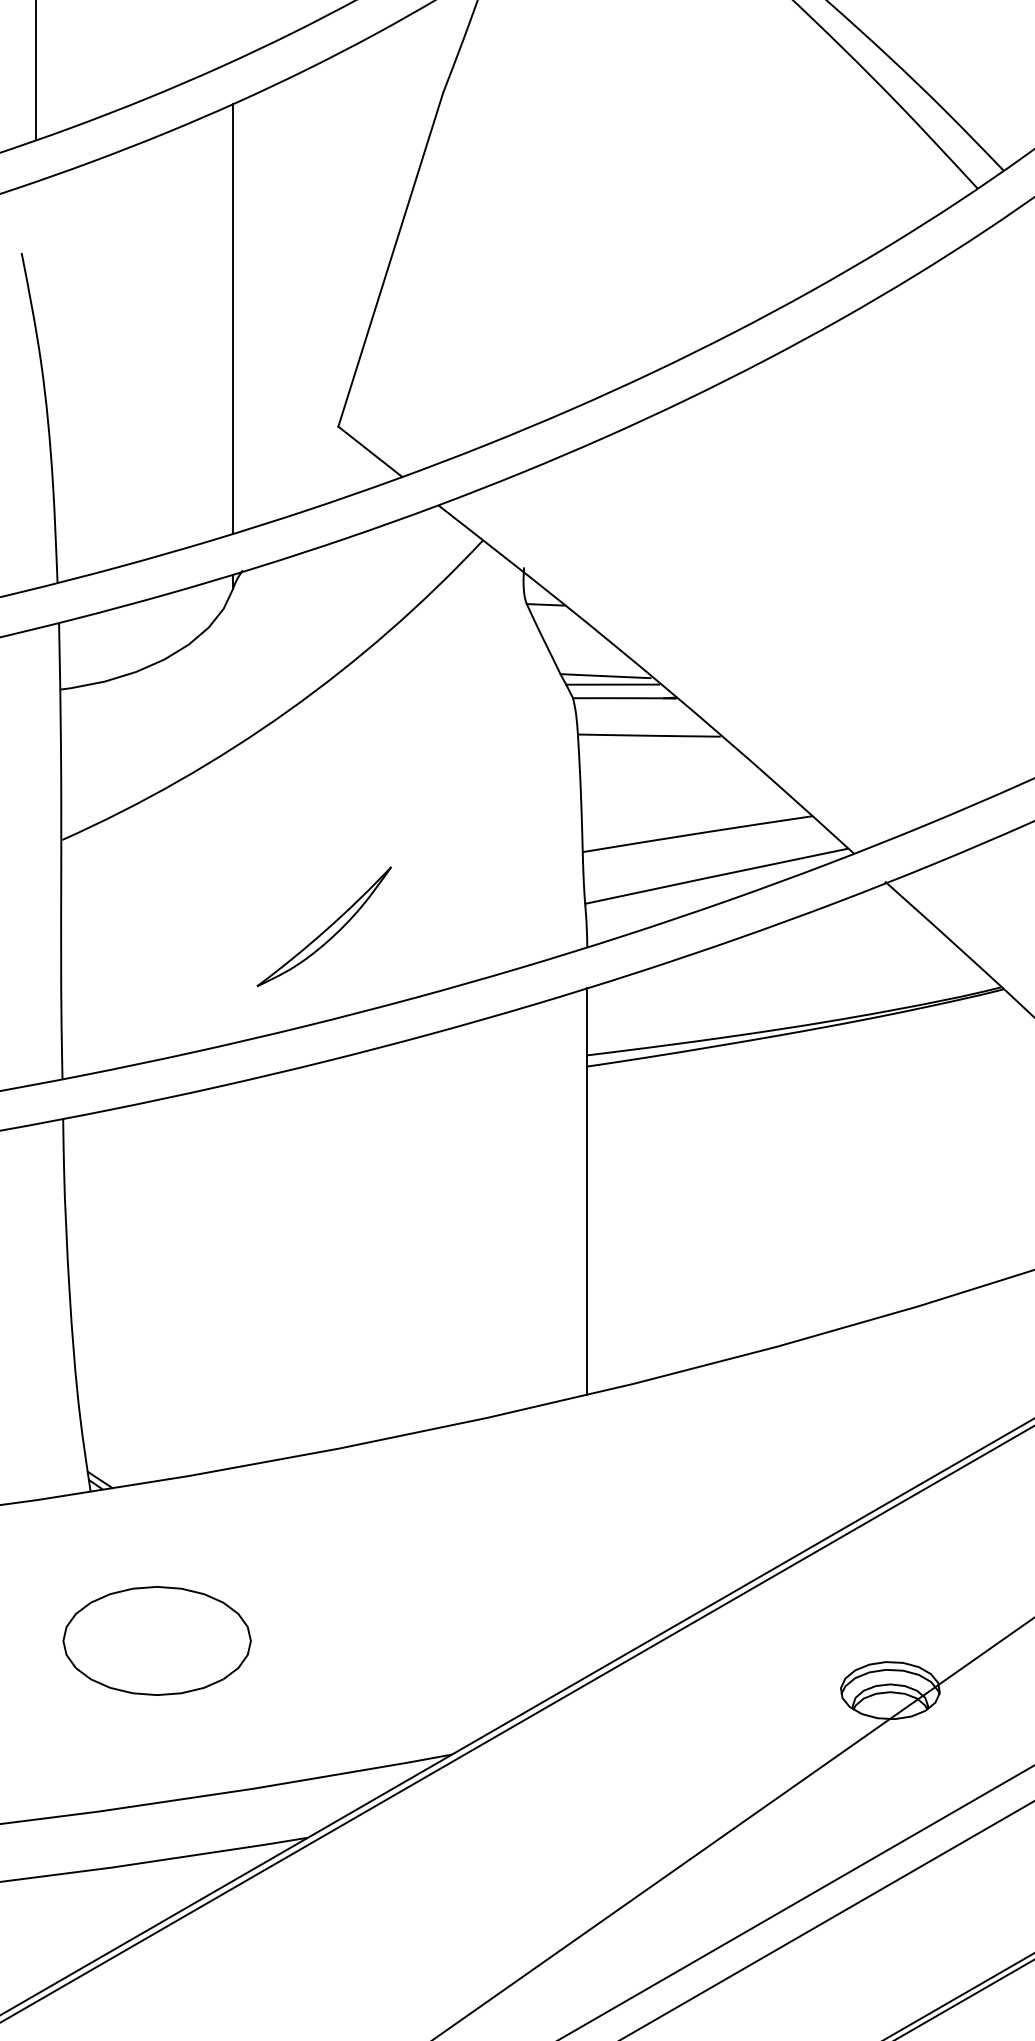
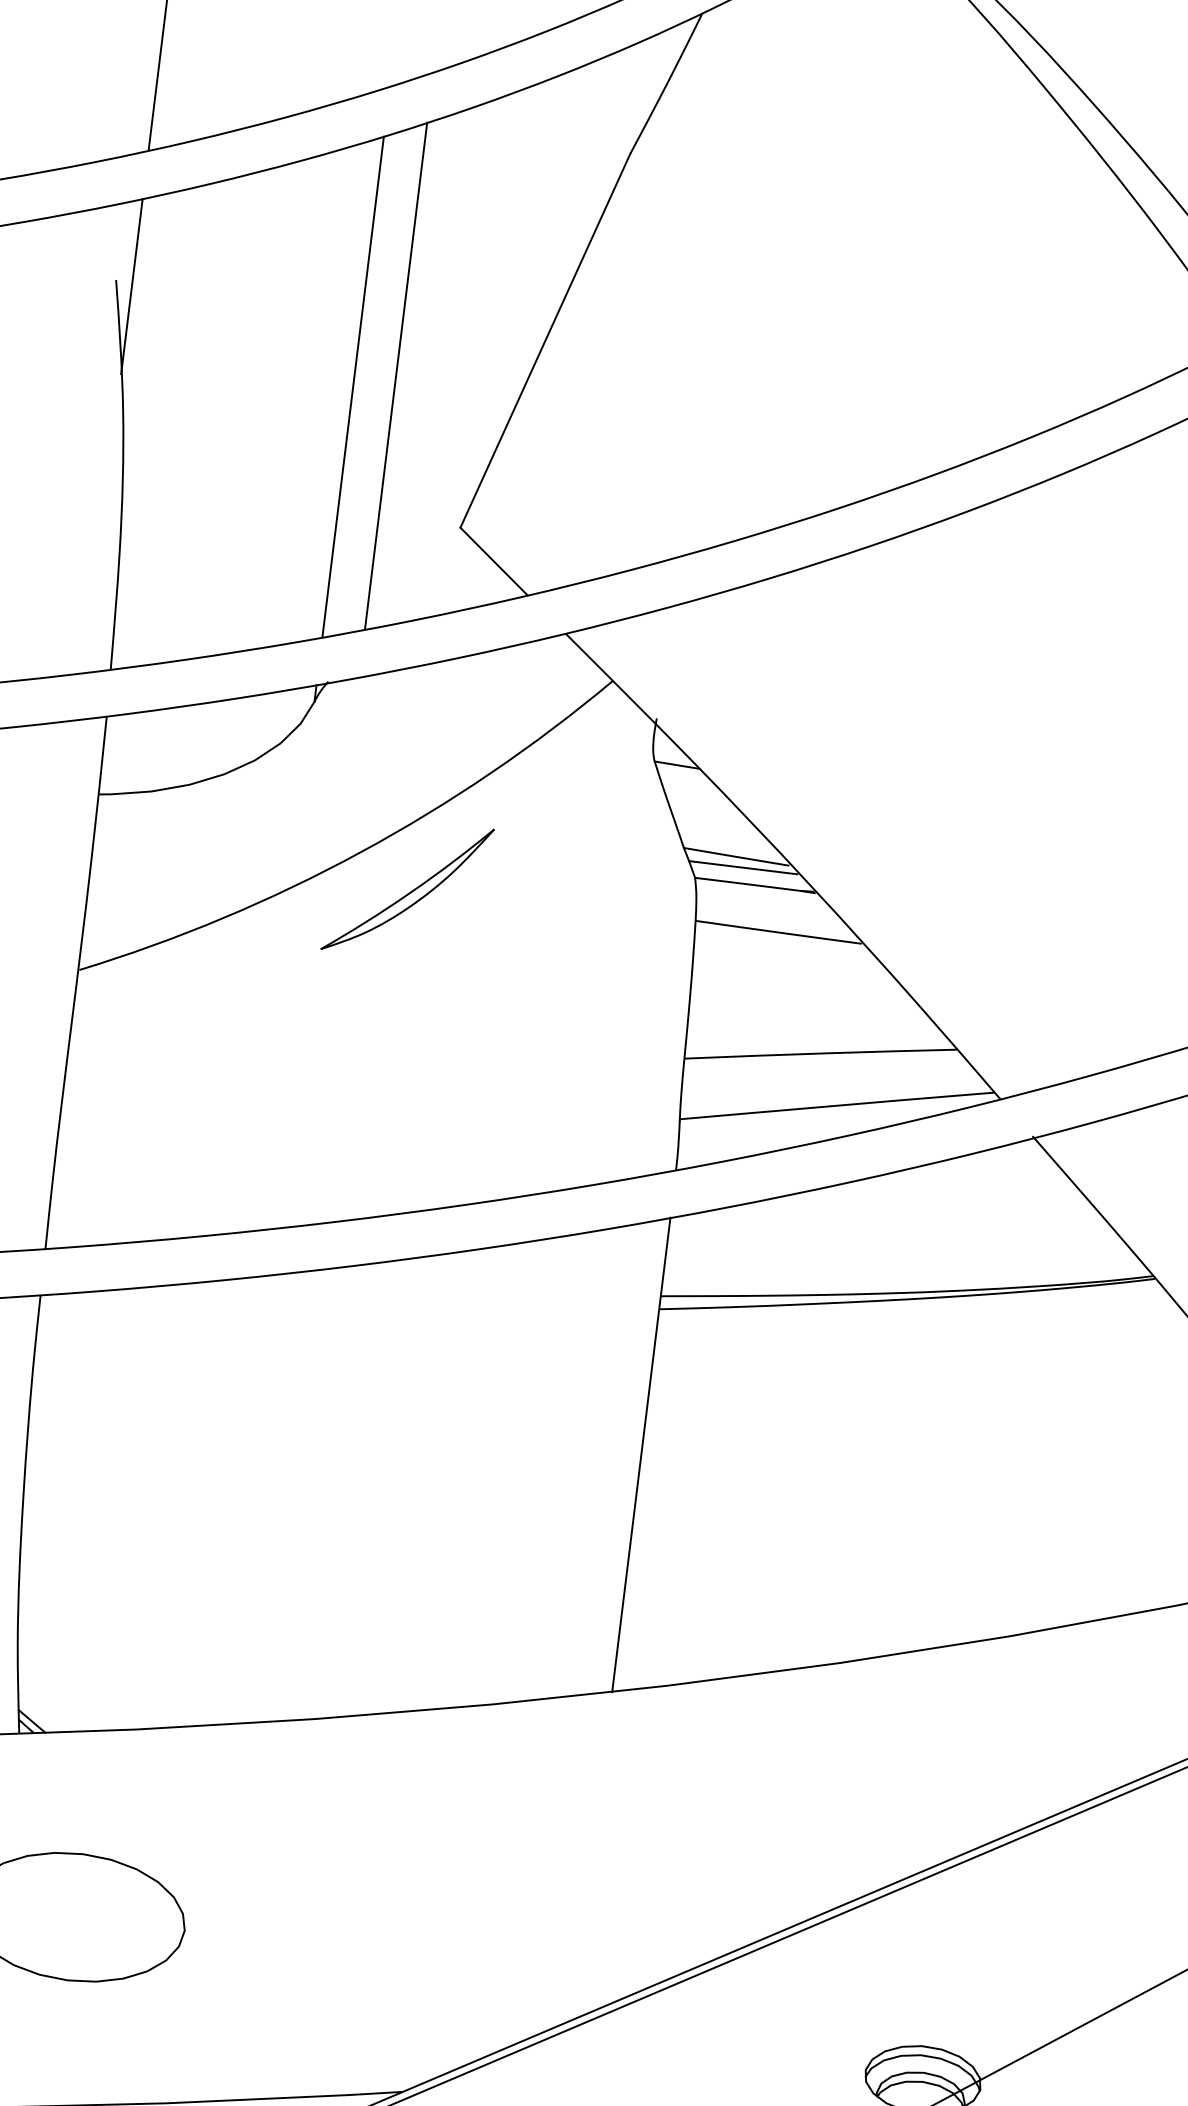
line: (35, 256) -> (131, 286), added
line: (268, 304) -> (396, 375), added
part: (323, 926) -> (406, 888), moved

